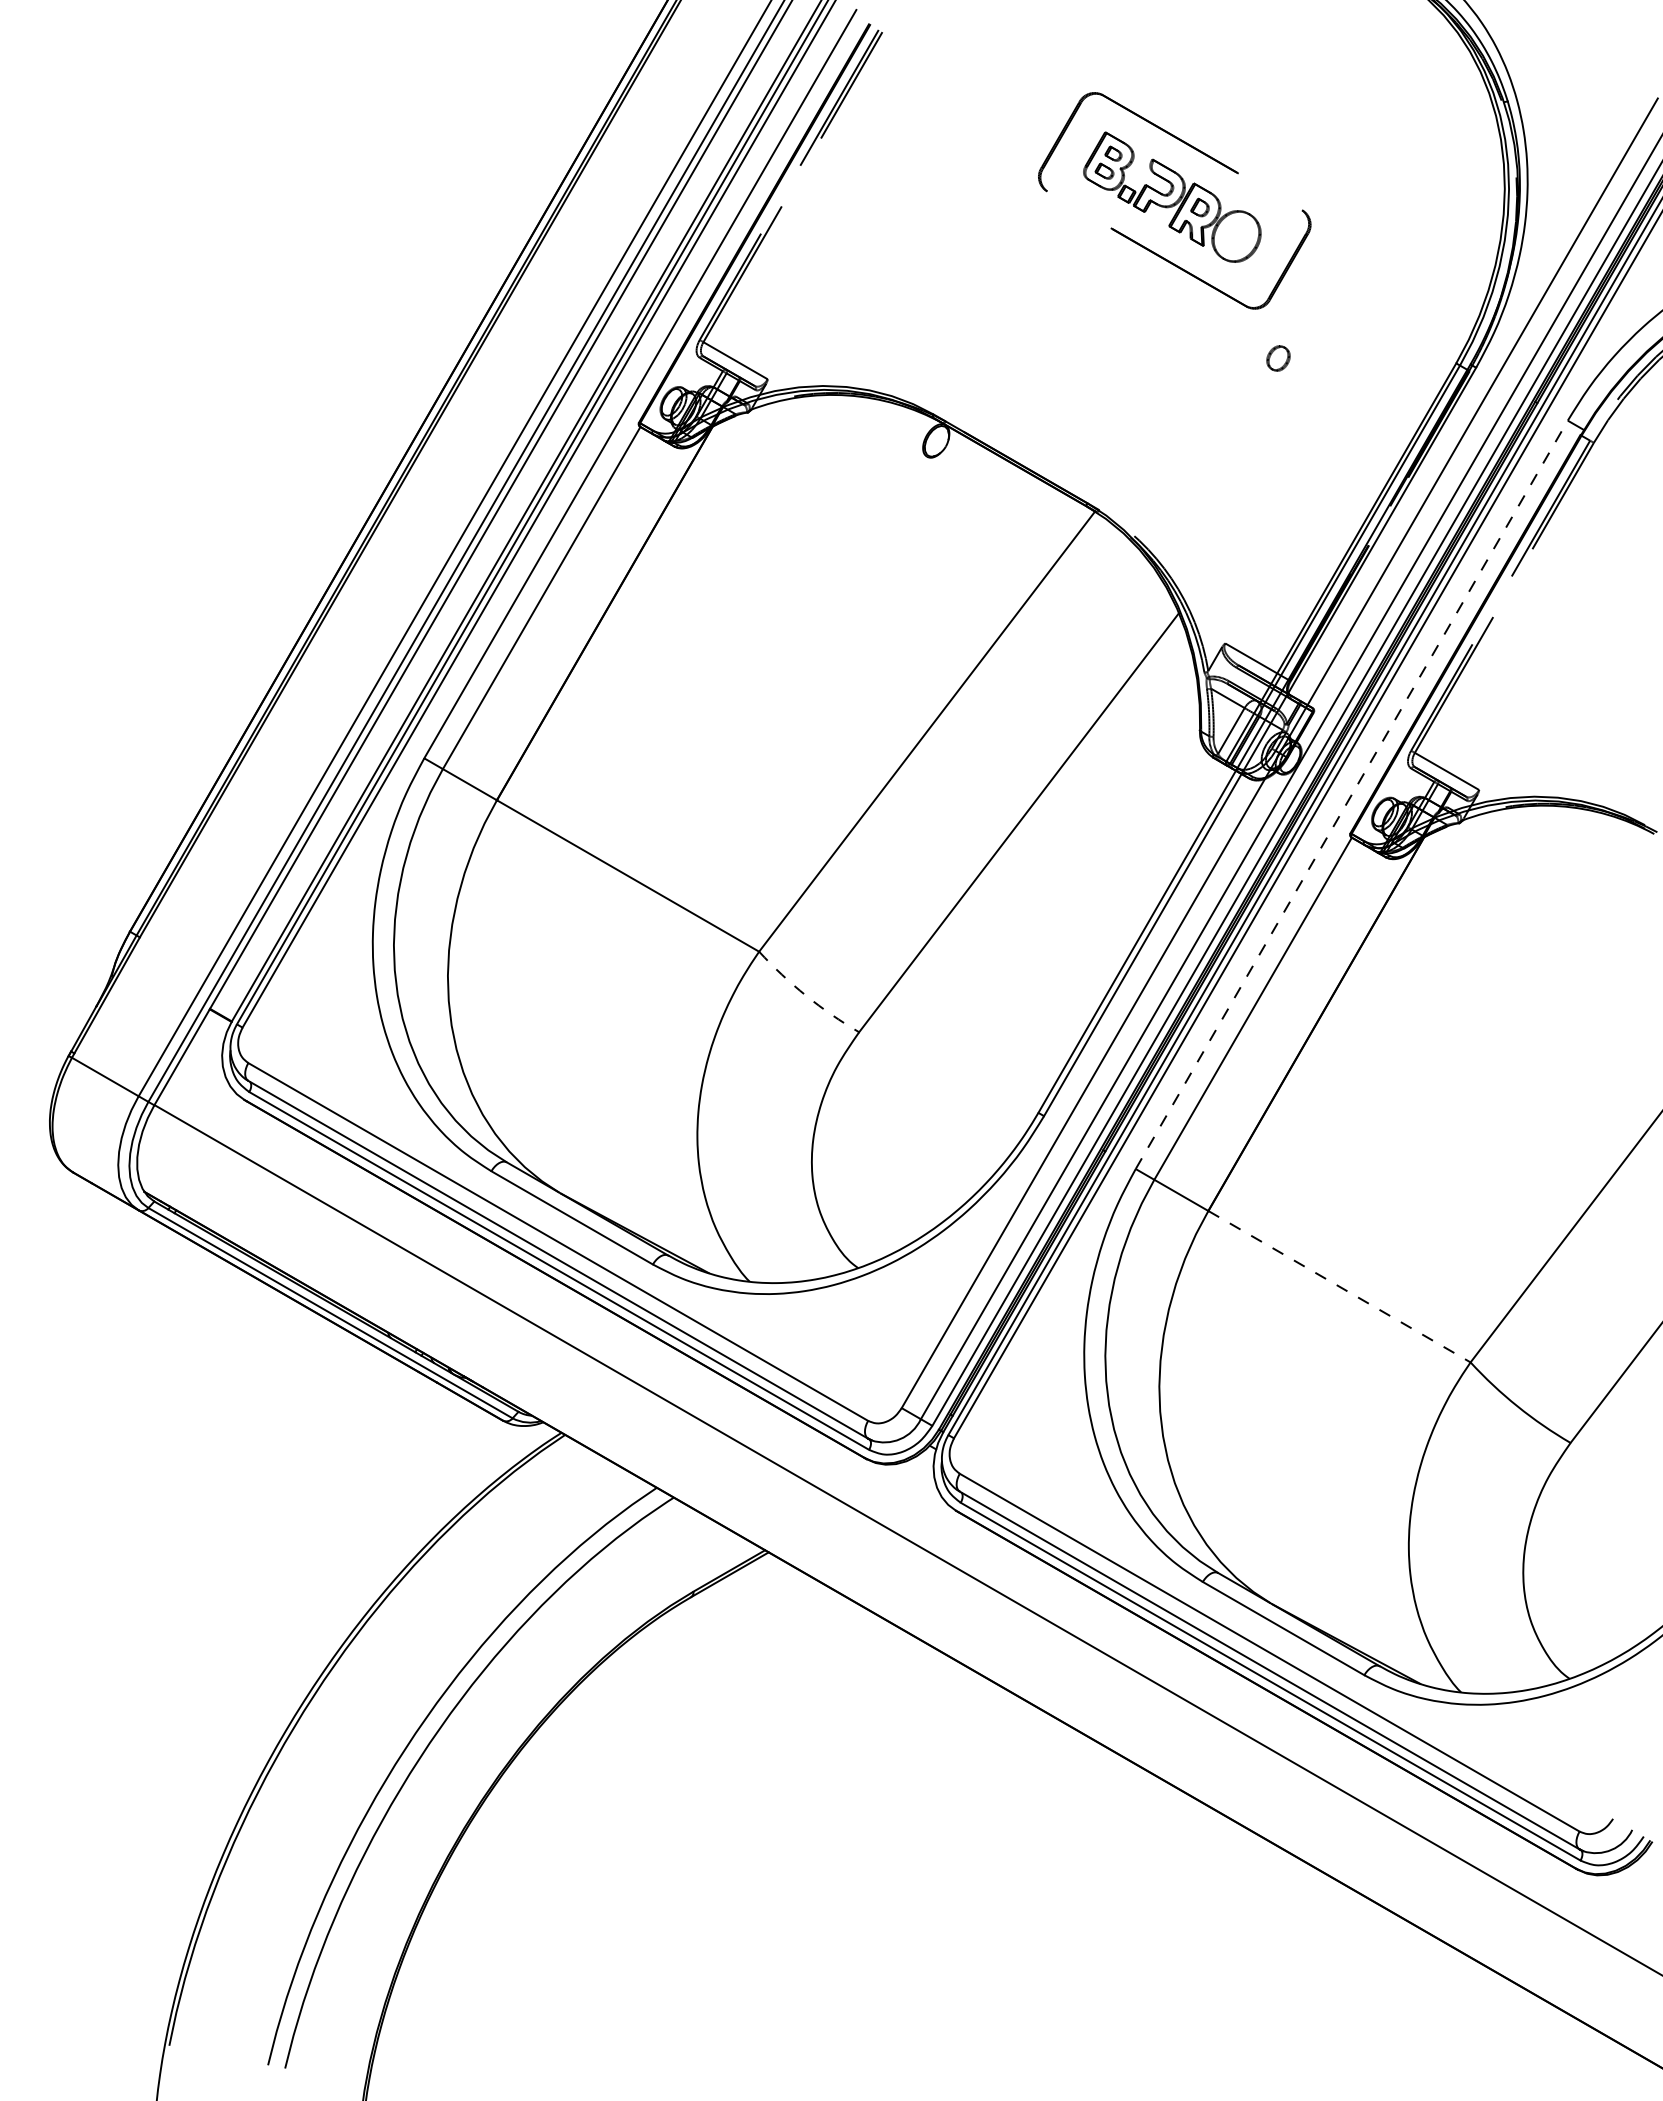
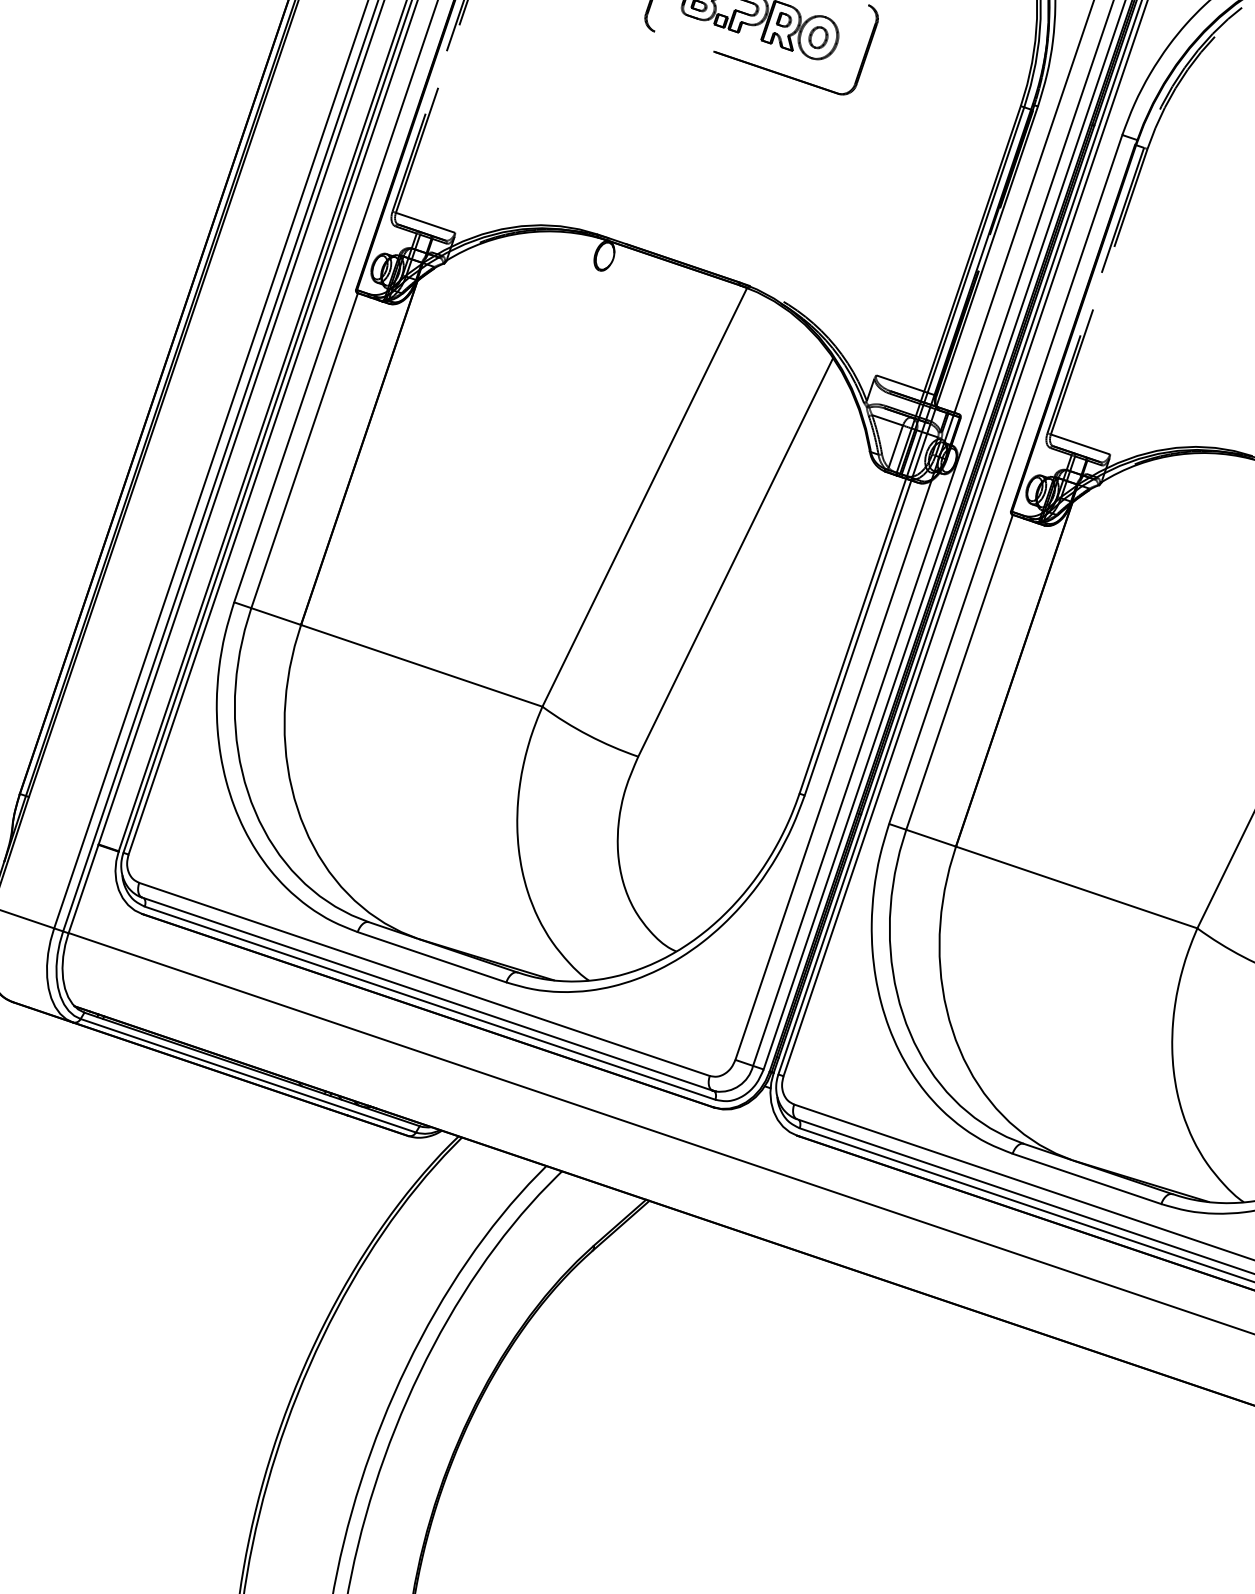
part: (1278, 358) -> (818, 37), moved
line: (1352, 794) -> (1006, 479), dashed -> solid
arc: (806, 995) -> (588, 735), dashed -> solid
line: (1339, 1286) -> (1076, 887), dashed -> solid

